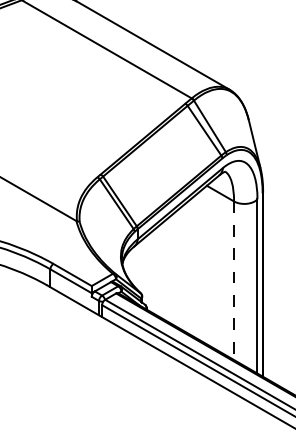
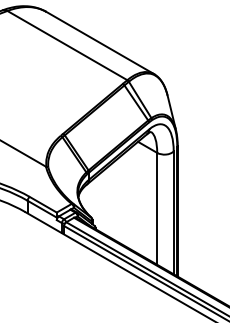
line: (234, 280) -> (157, 208), dashed -> solid

